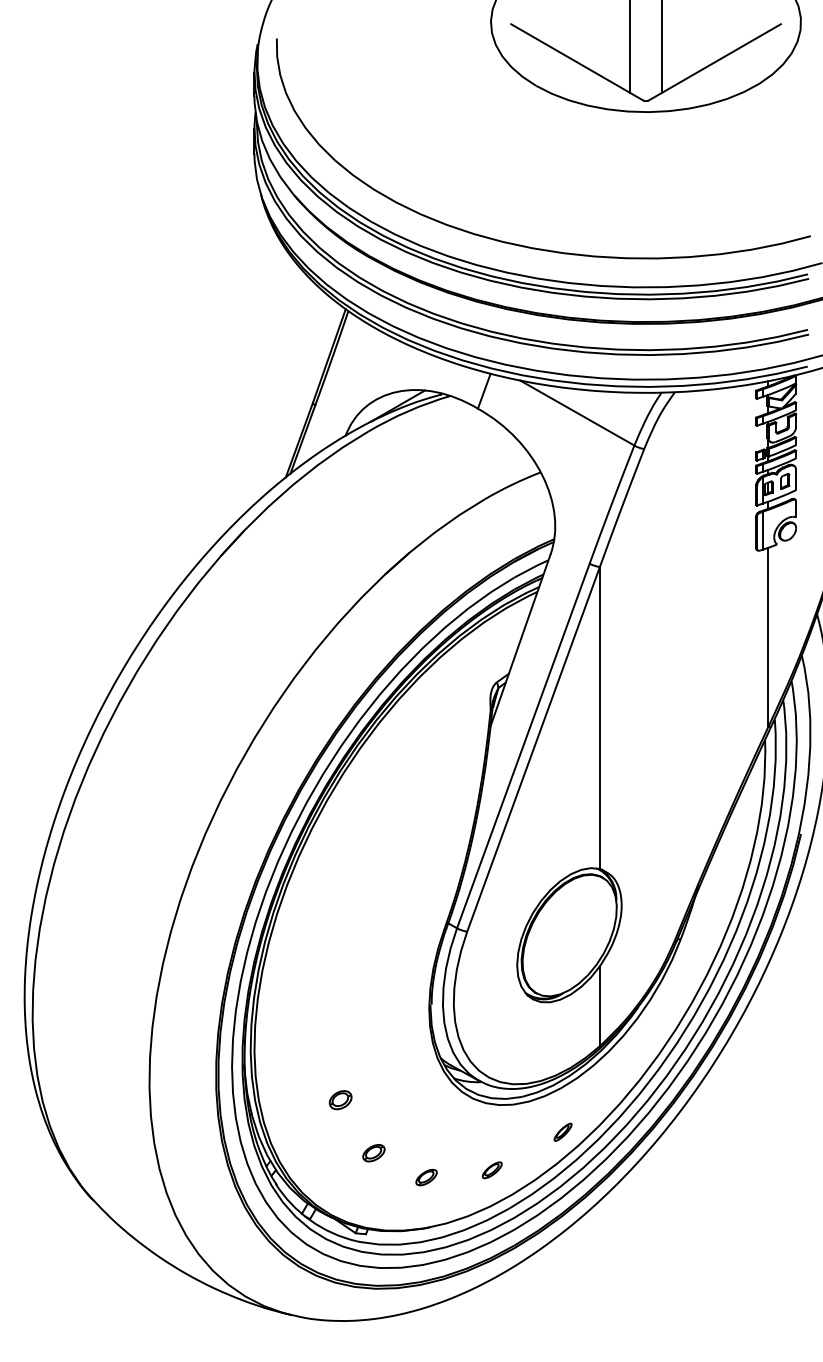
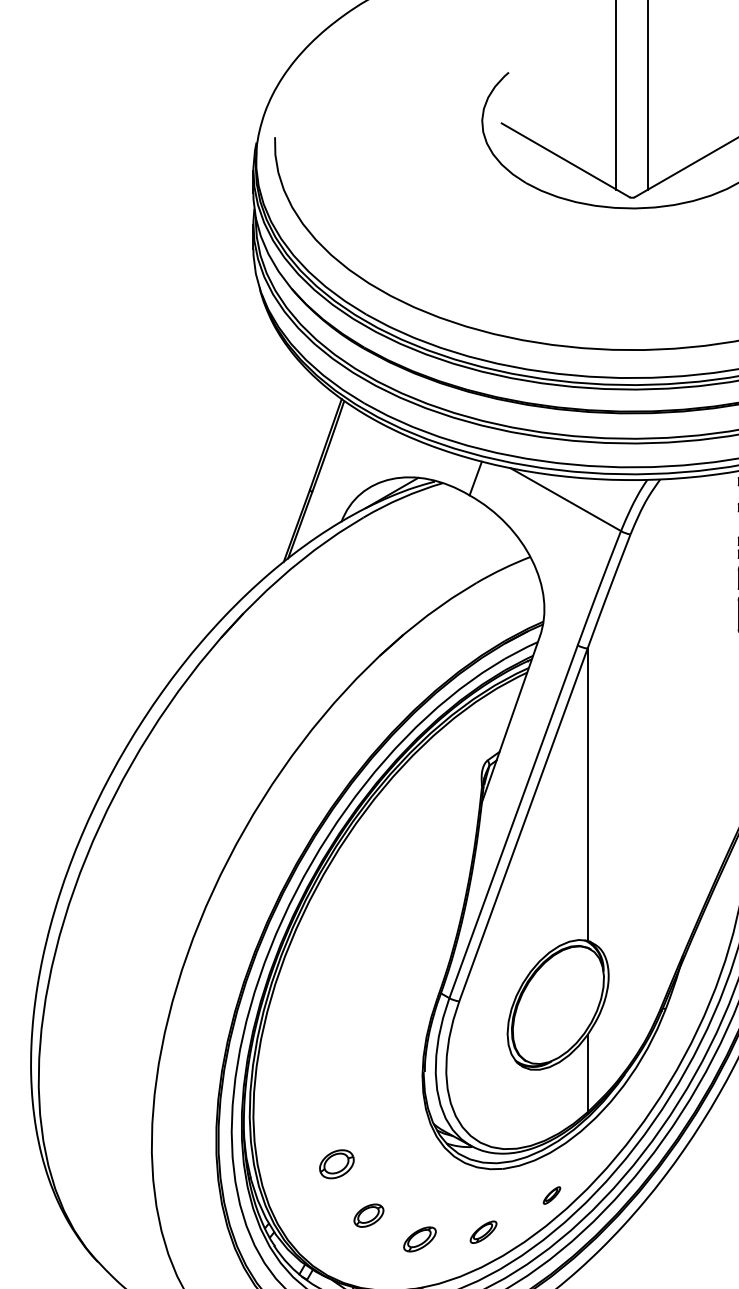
part: (340, 1100) -> (336, 1164), size x1.6
part: (373, 1153) -> (368, 1216), size x1.4
part: (491, 1170) -> (482, 1232), size x1.4
part: (426, 1177) -> (419, 1239), size x1.6

